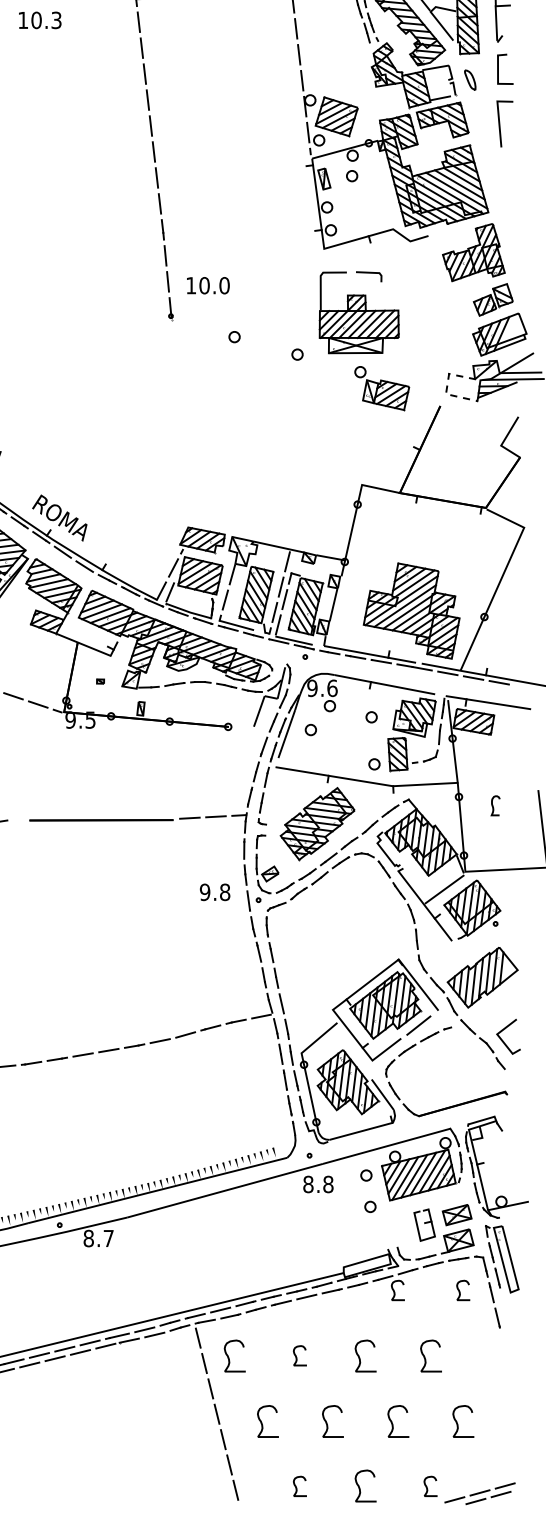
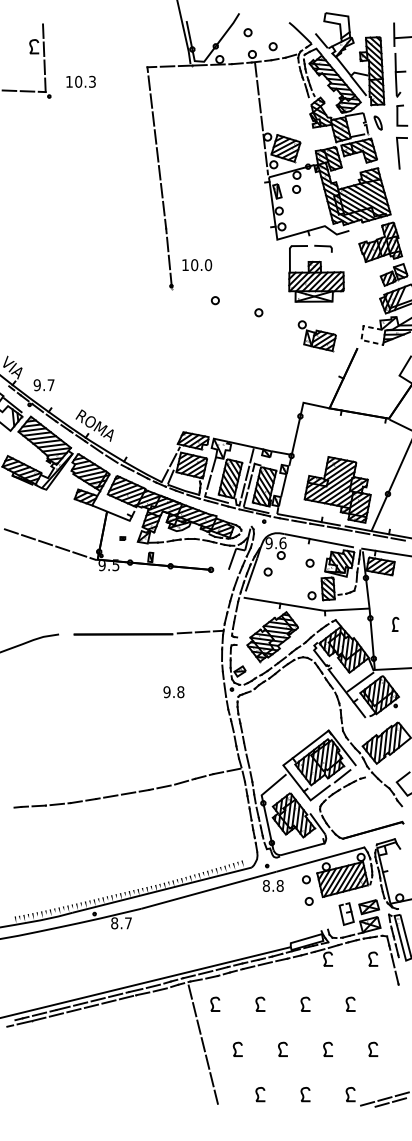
part: (359, 312) -> (316, 273), moved
text: (214, 892) -> (173, 692), moved
part: (234, 1354) -> (215, 1003), size x0.62
part: (365, 1354) -> (305, 1003), size x0.62
part: (430, 1354) -> (350, 1003), size x0.62
part: (266, 1419) -> (237, 1048), size x0.62
part: (331, 1419) -> (282, 1048), size x0.62
part: (396, 1419) -> (327, 1048), size x0.62
part: (463, 1419) -> (373, 1048), size x0.62
part: (365, 1486) -> (305, 1094), size x0.62

